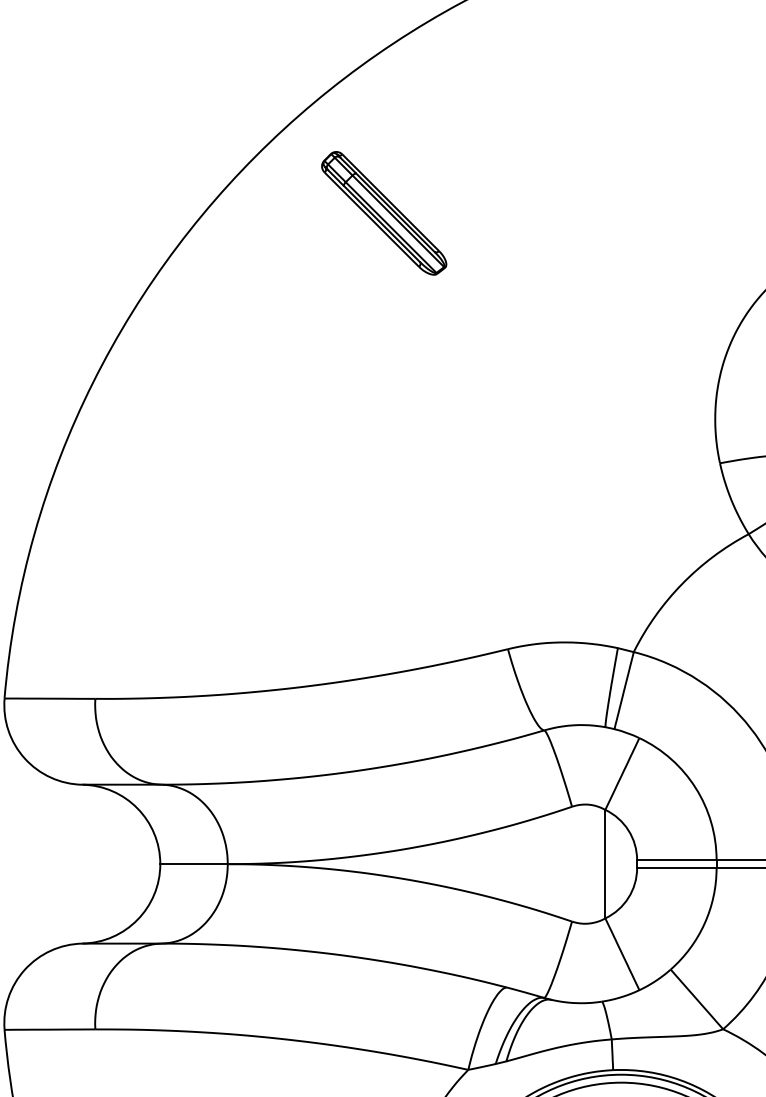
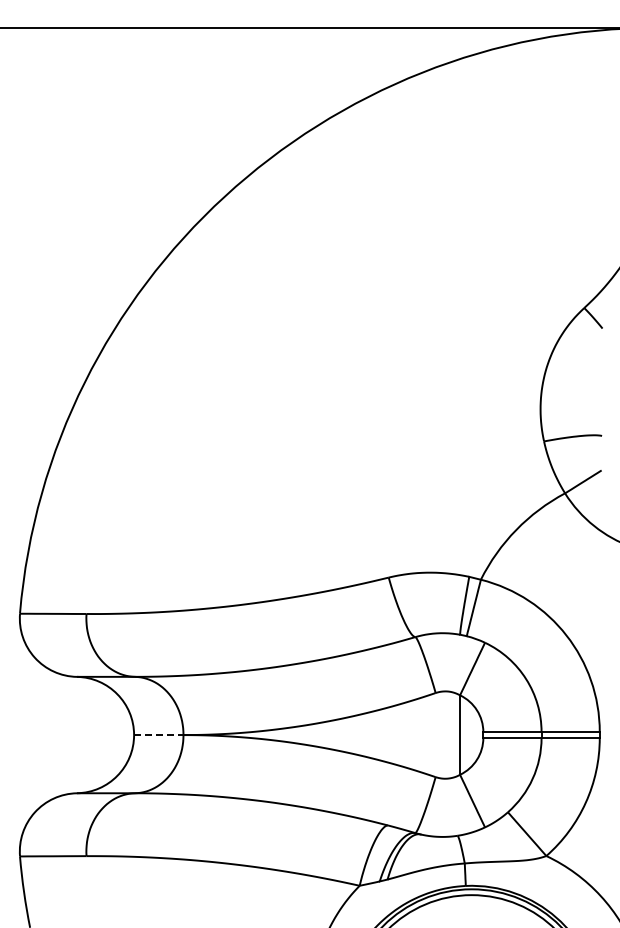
part: (383, 213) -> (297, 258), removed
line: (193, 864) -> (158, 735), solid -> dashed

